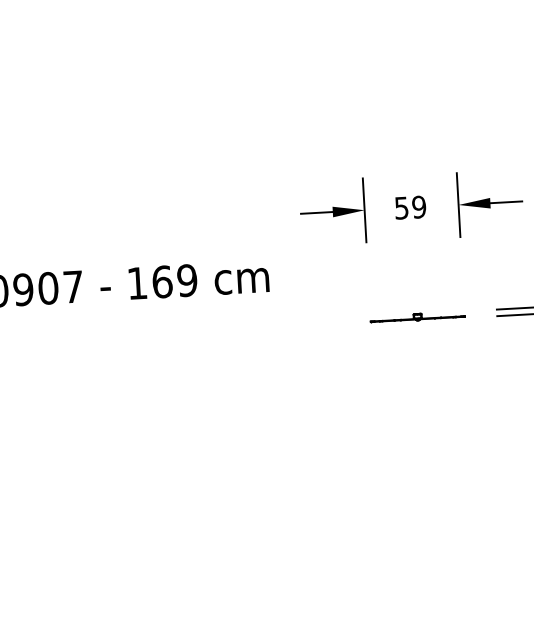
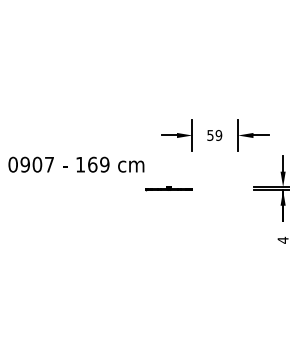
part: (416, 316) -> (168, 188), moved

